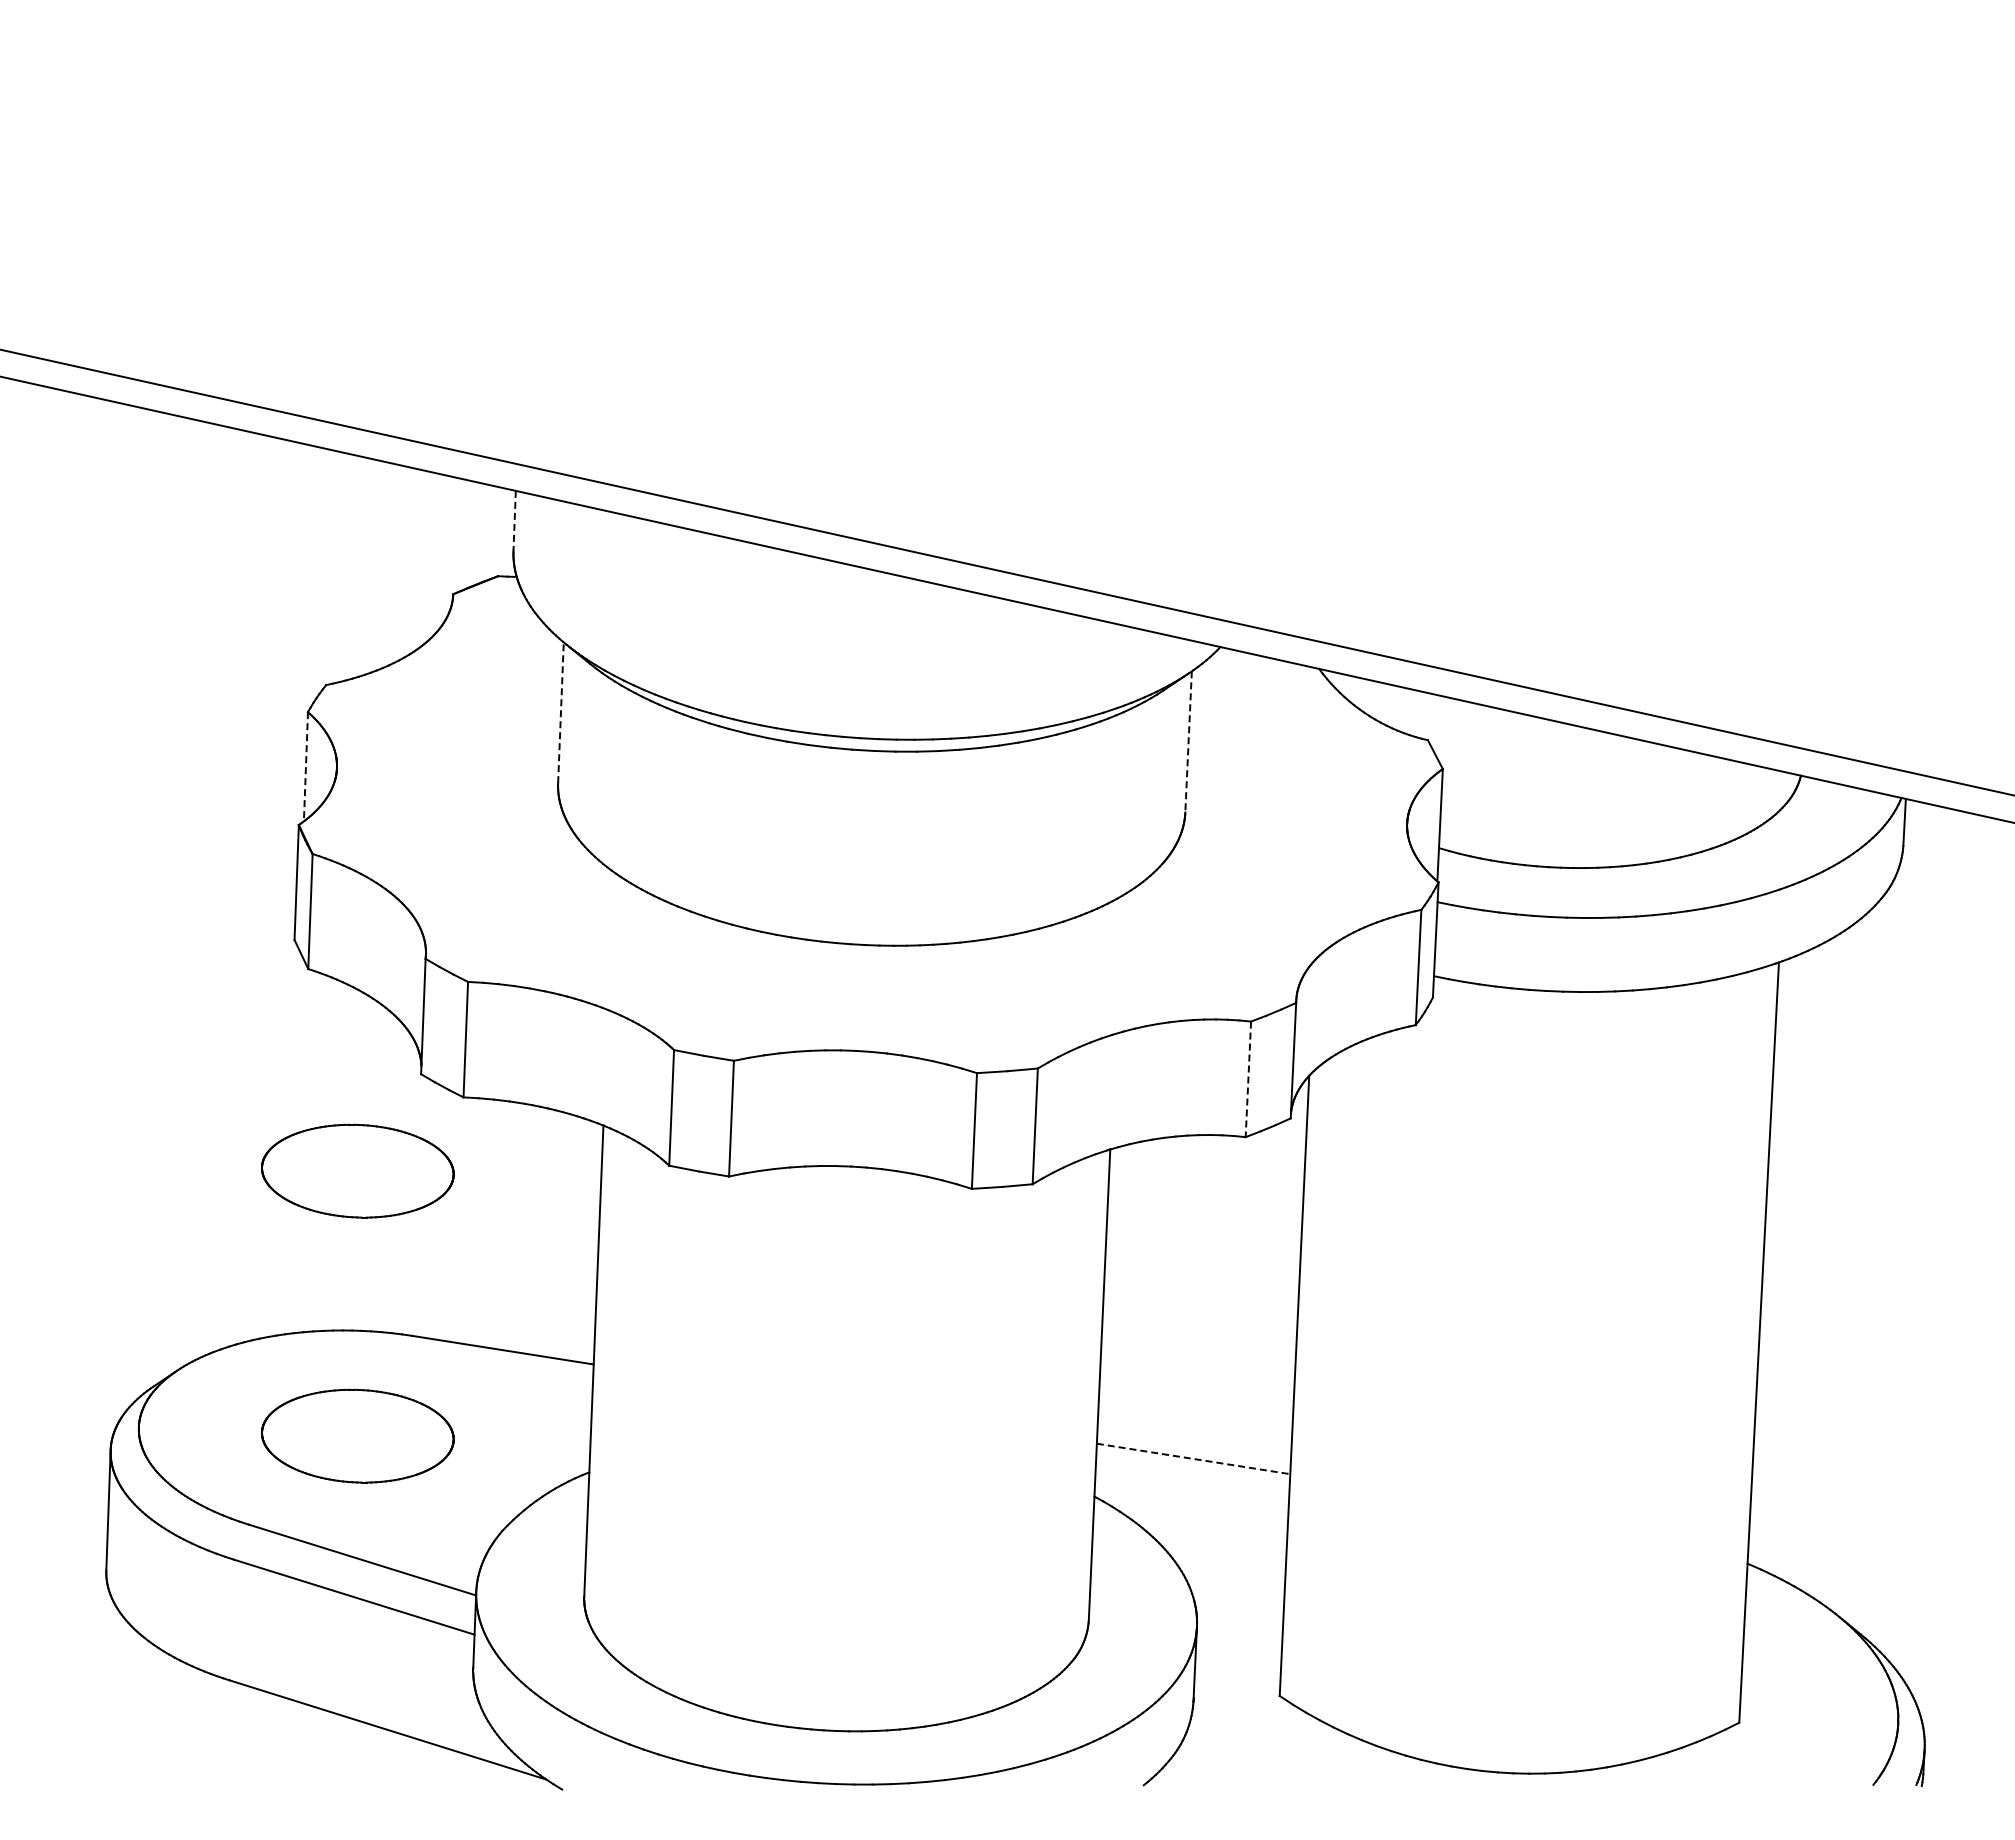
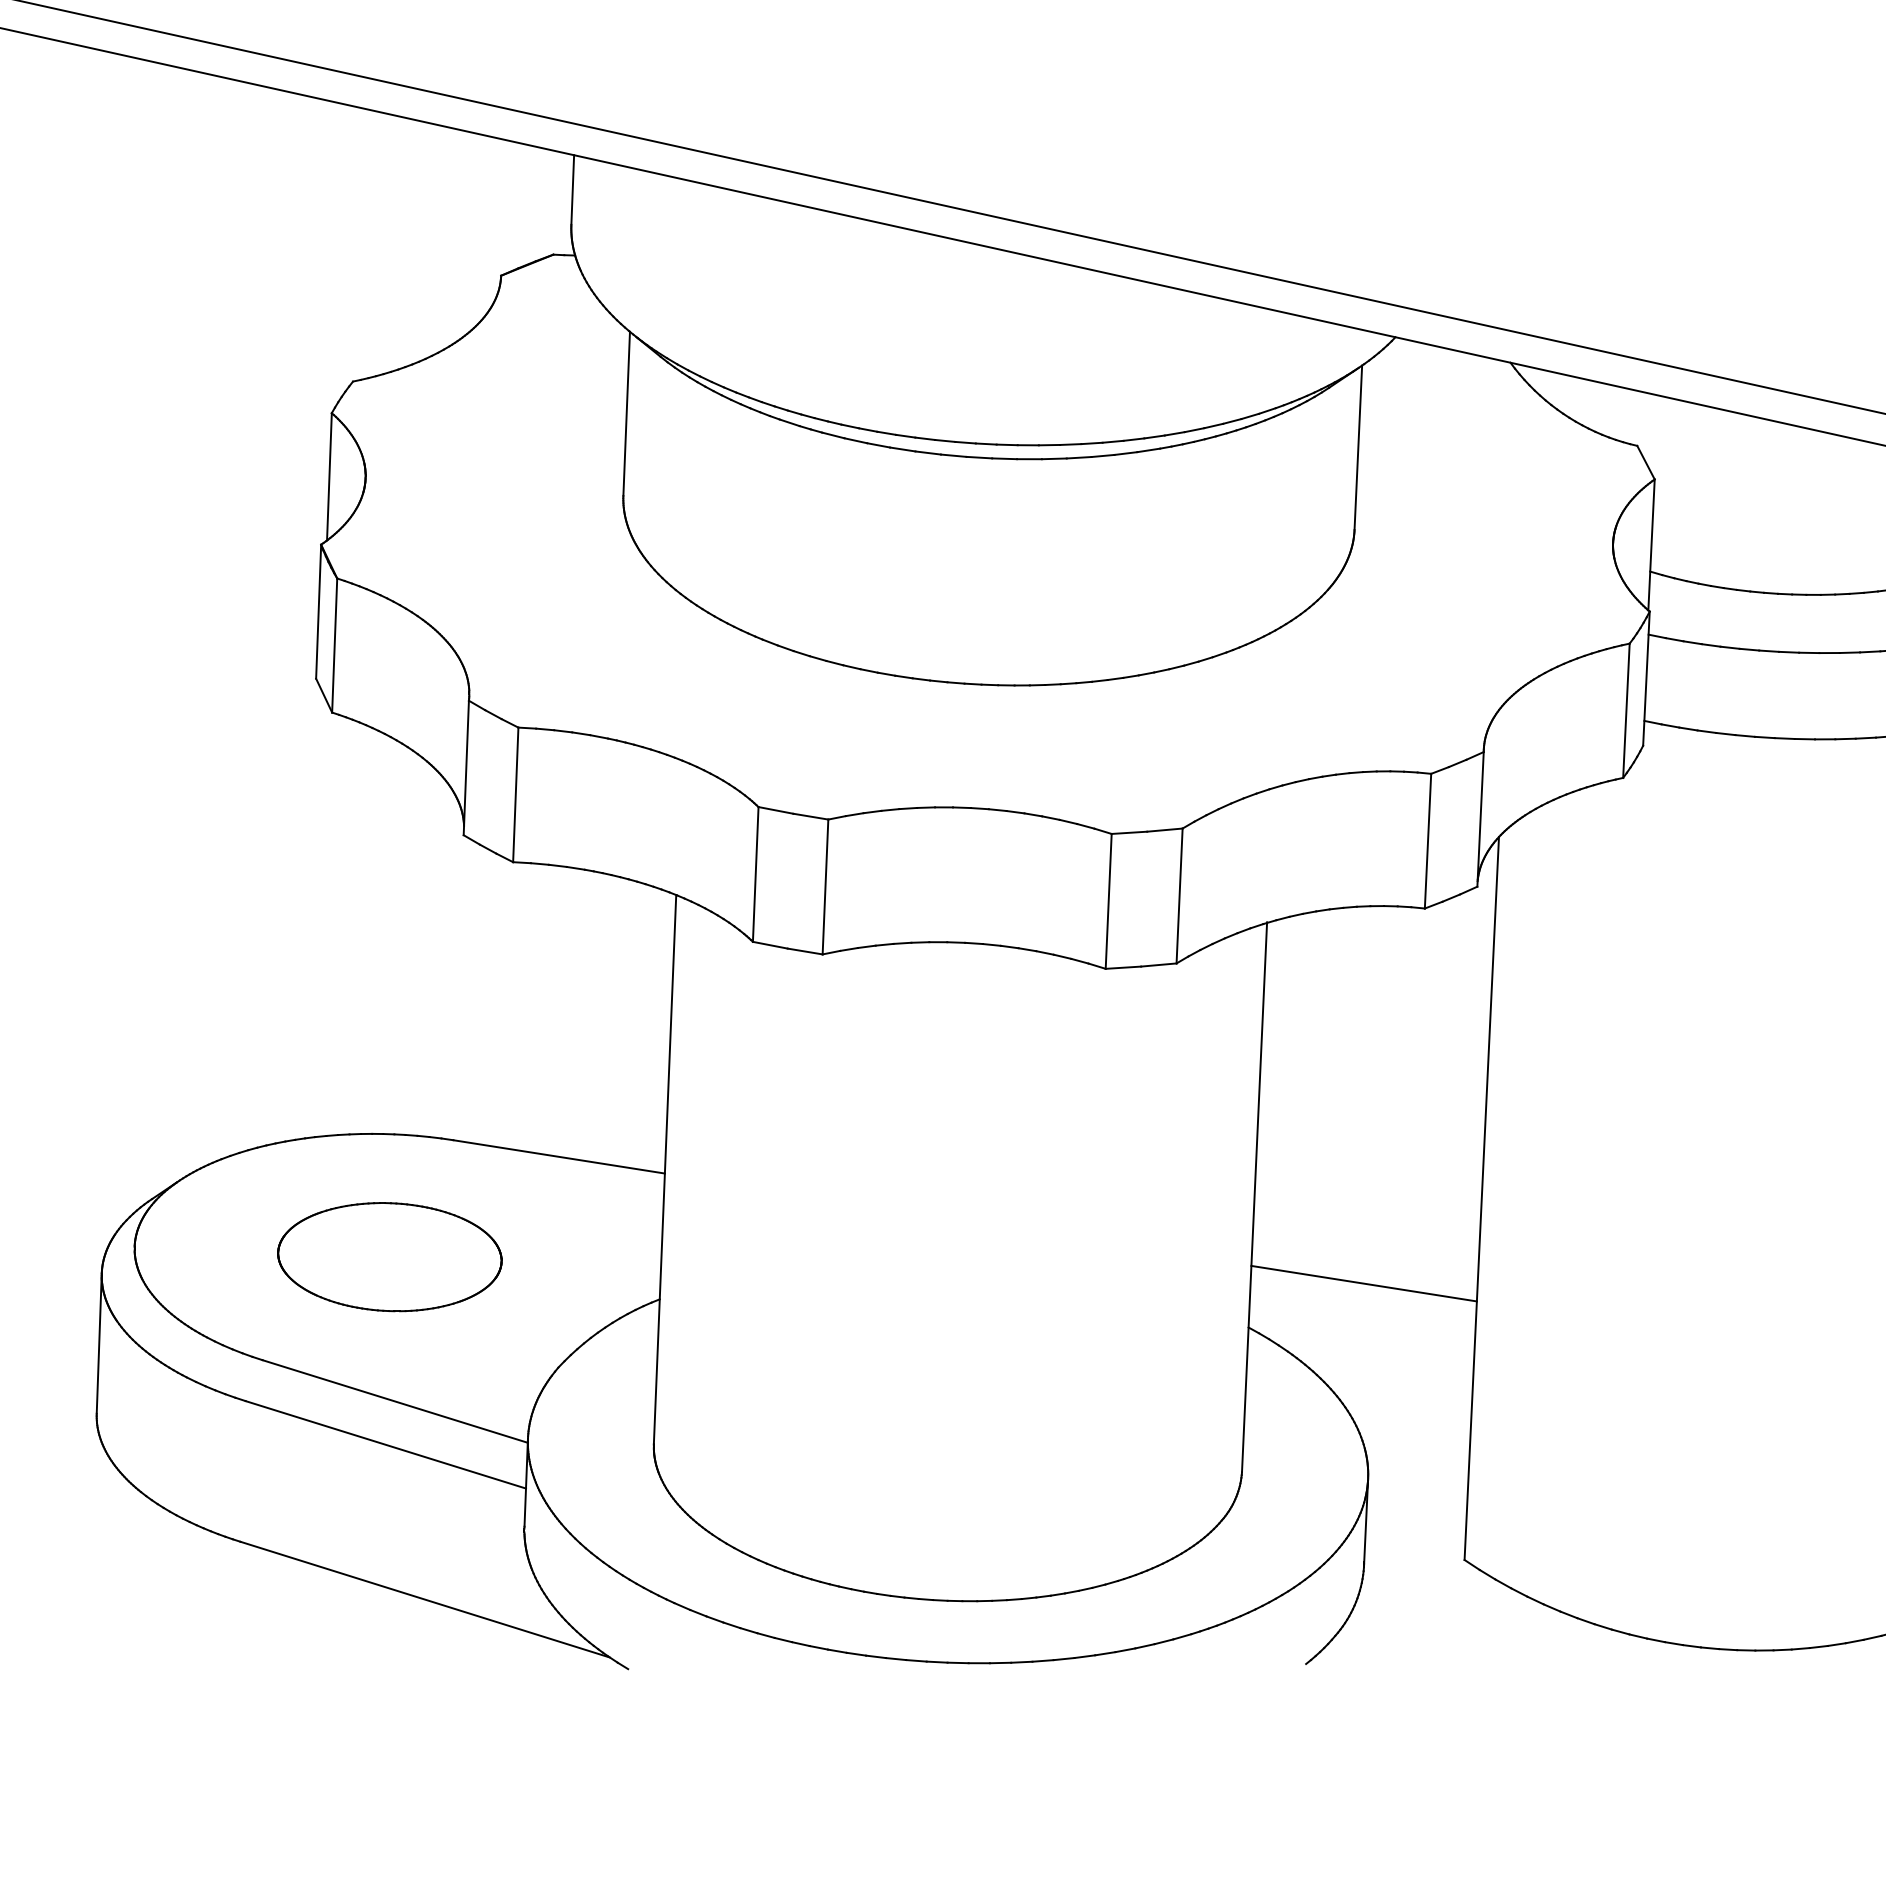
line: (514, 520) -> (572, 189), dashed -> solid
line: (560, 712) -> (626, 413), dashed -> solid
line: (1188, 741) -> (1358, 447), dashed -> solid
line: (305, 766) -> (328, 476), dashed -> solid
line: (1248, 1079) -> (1428, 841), dashed -> solid
part: (357, 1170) -> (389, 947), removed
line: (1193, 1458) -> (1364, 1283), dashed -> solid

